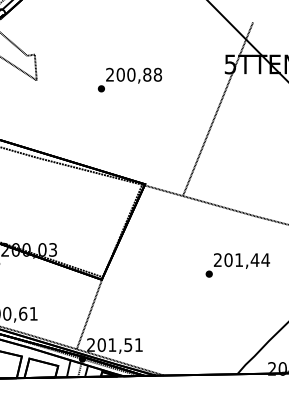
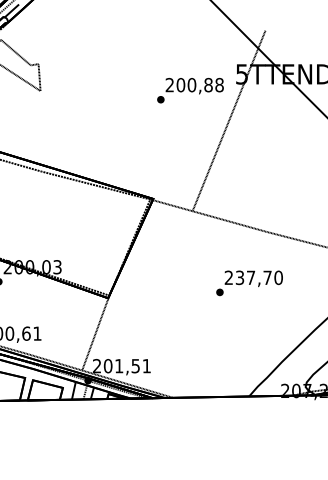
text: (129, 79) -> (190, 90), moved
text: (247, 259) -> (259, 277), 201,44 -> 237,70

